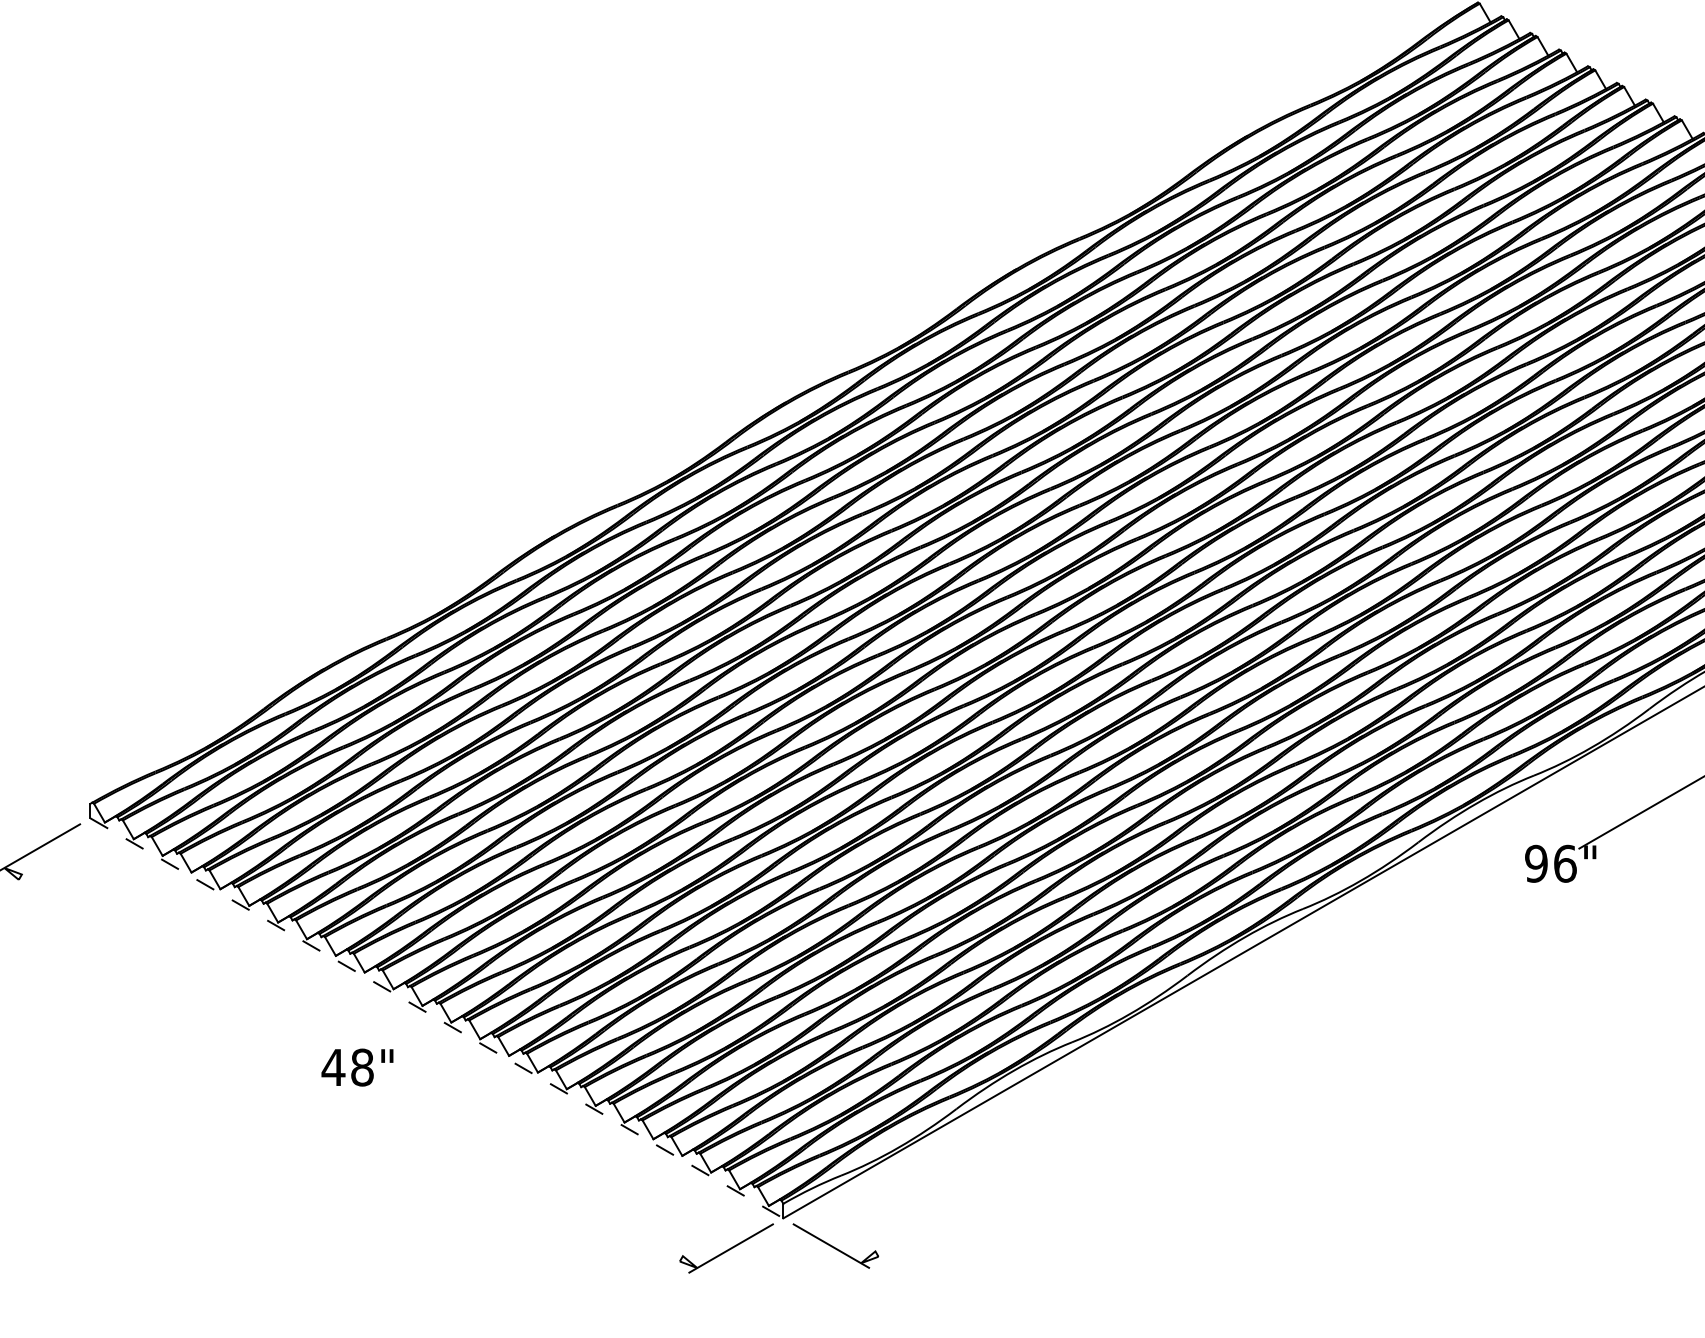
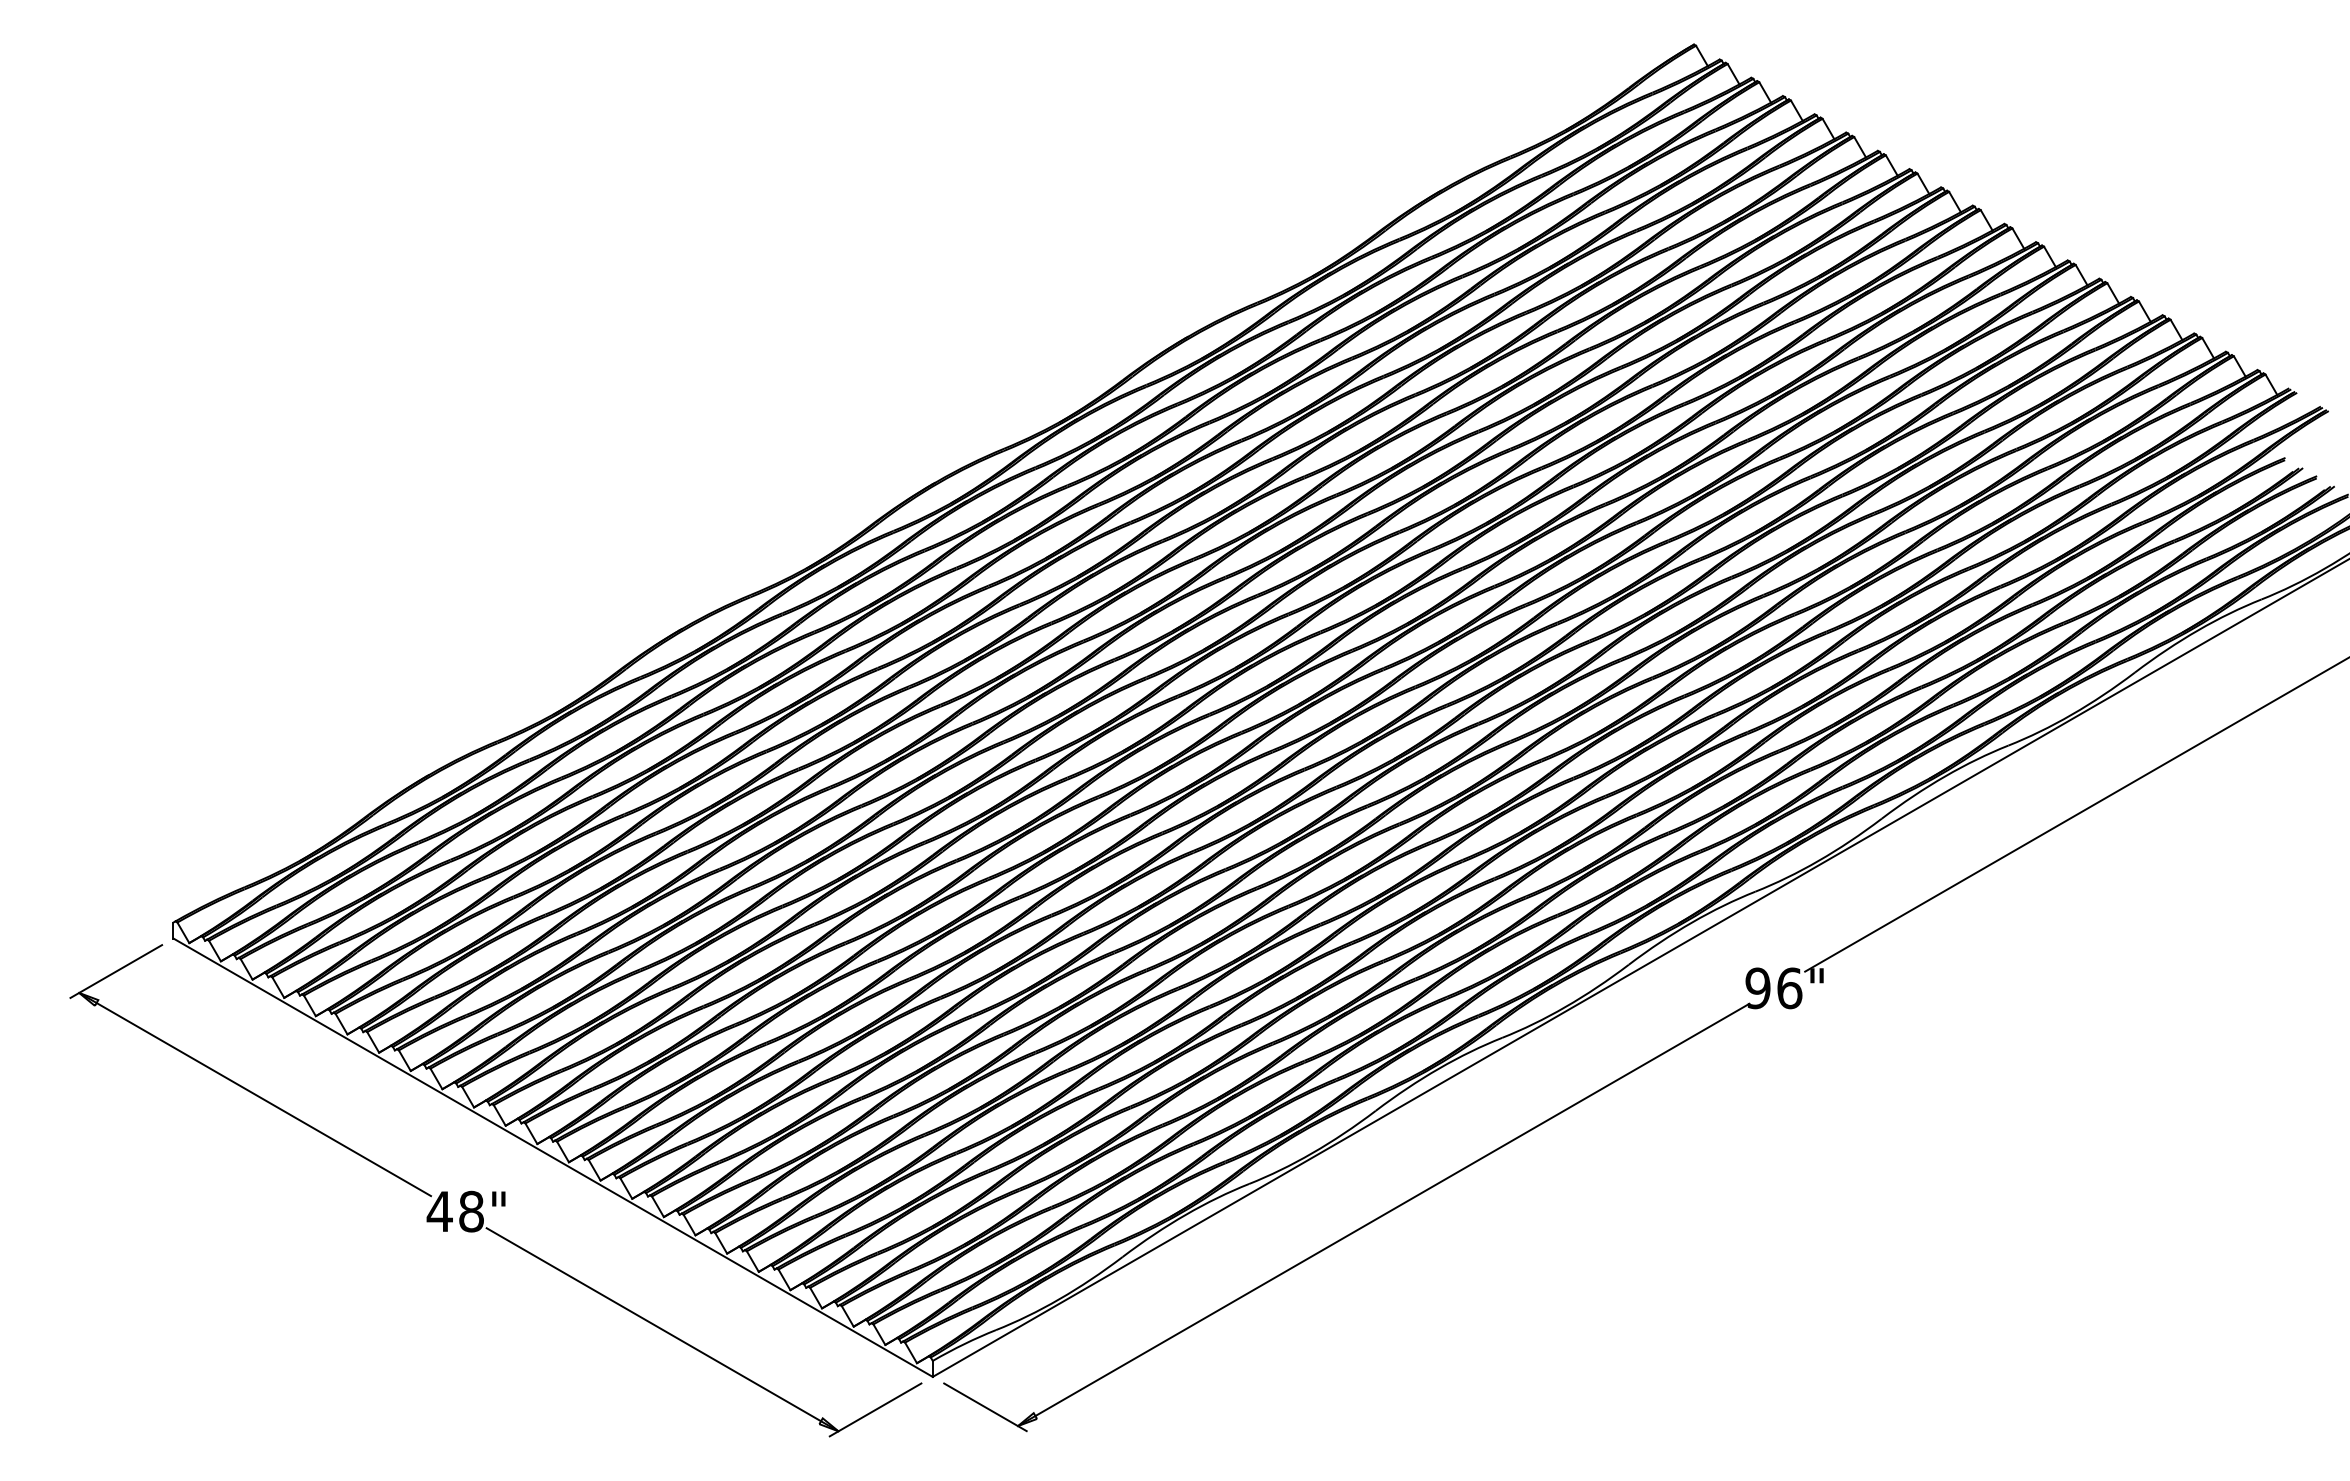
line: (165, 960) -> (255, 1094), added
line: (437, 1018) -> (553, 1157), dashed -> solid
line: (1194, 1070) -> (1383, 1214), added
line: (536, 1175) -> (662, 1329), added

